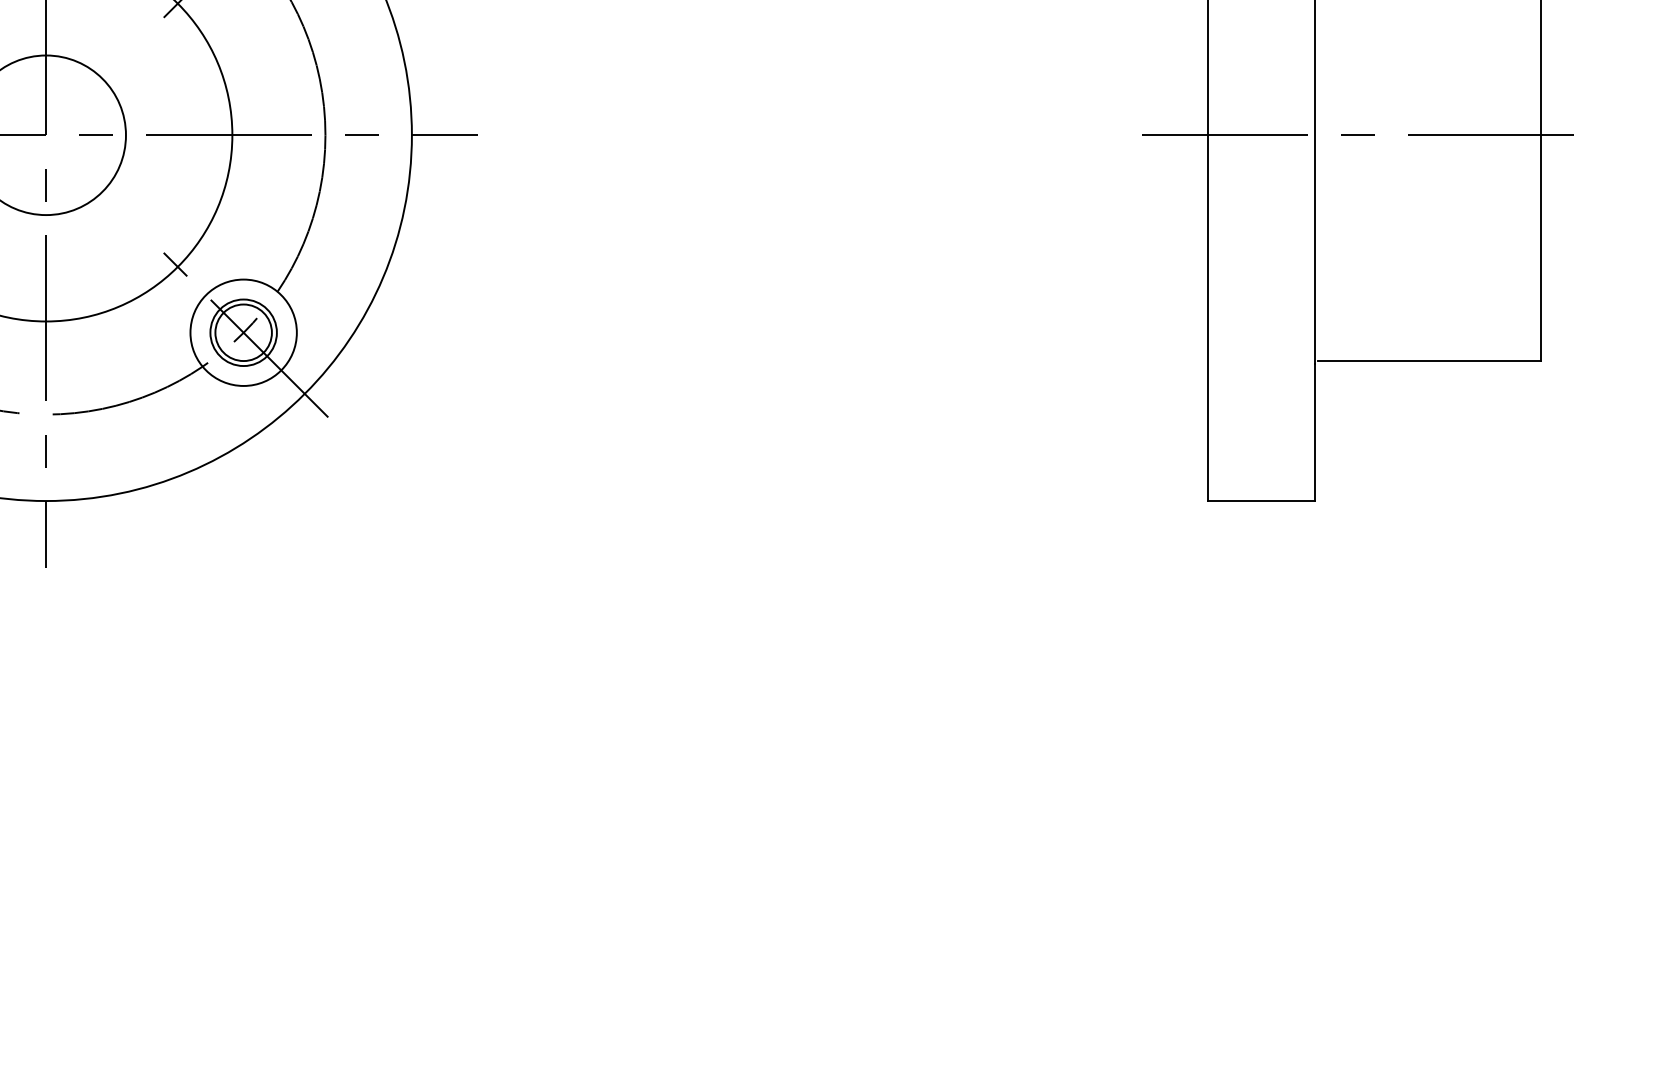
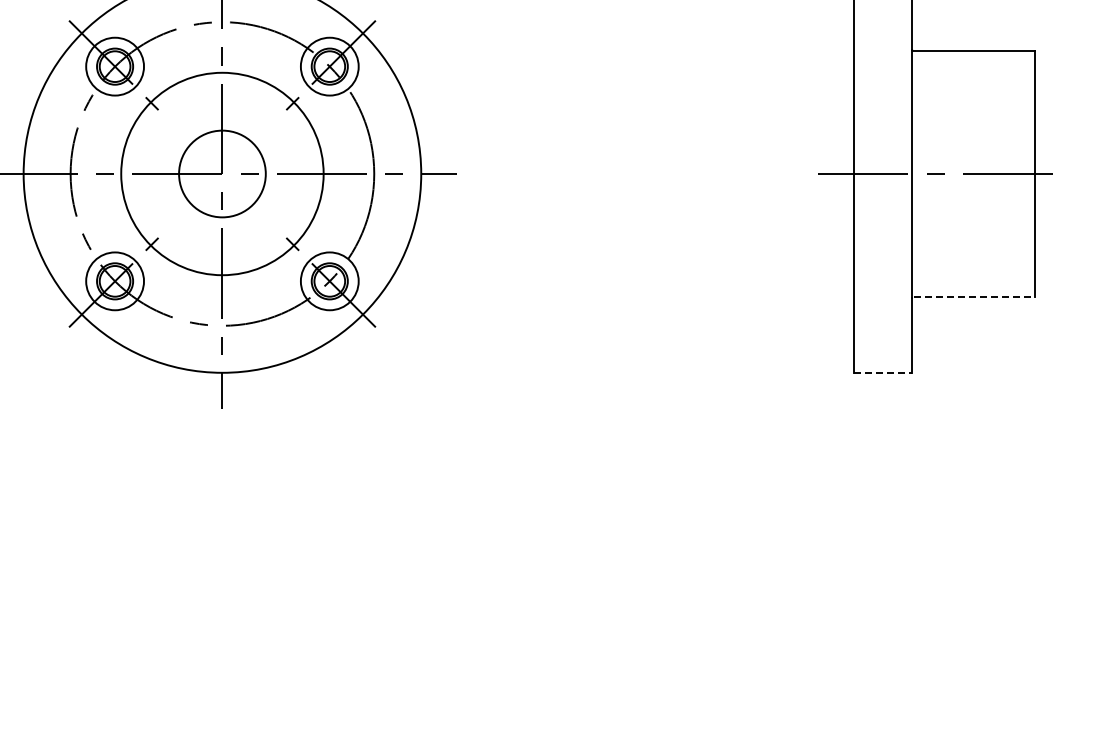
line: (1429, 360) -> (974, 296), solid -> dashed
line: (1262, 500) -> (883, 372), solid -> dashed

